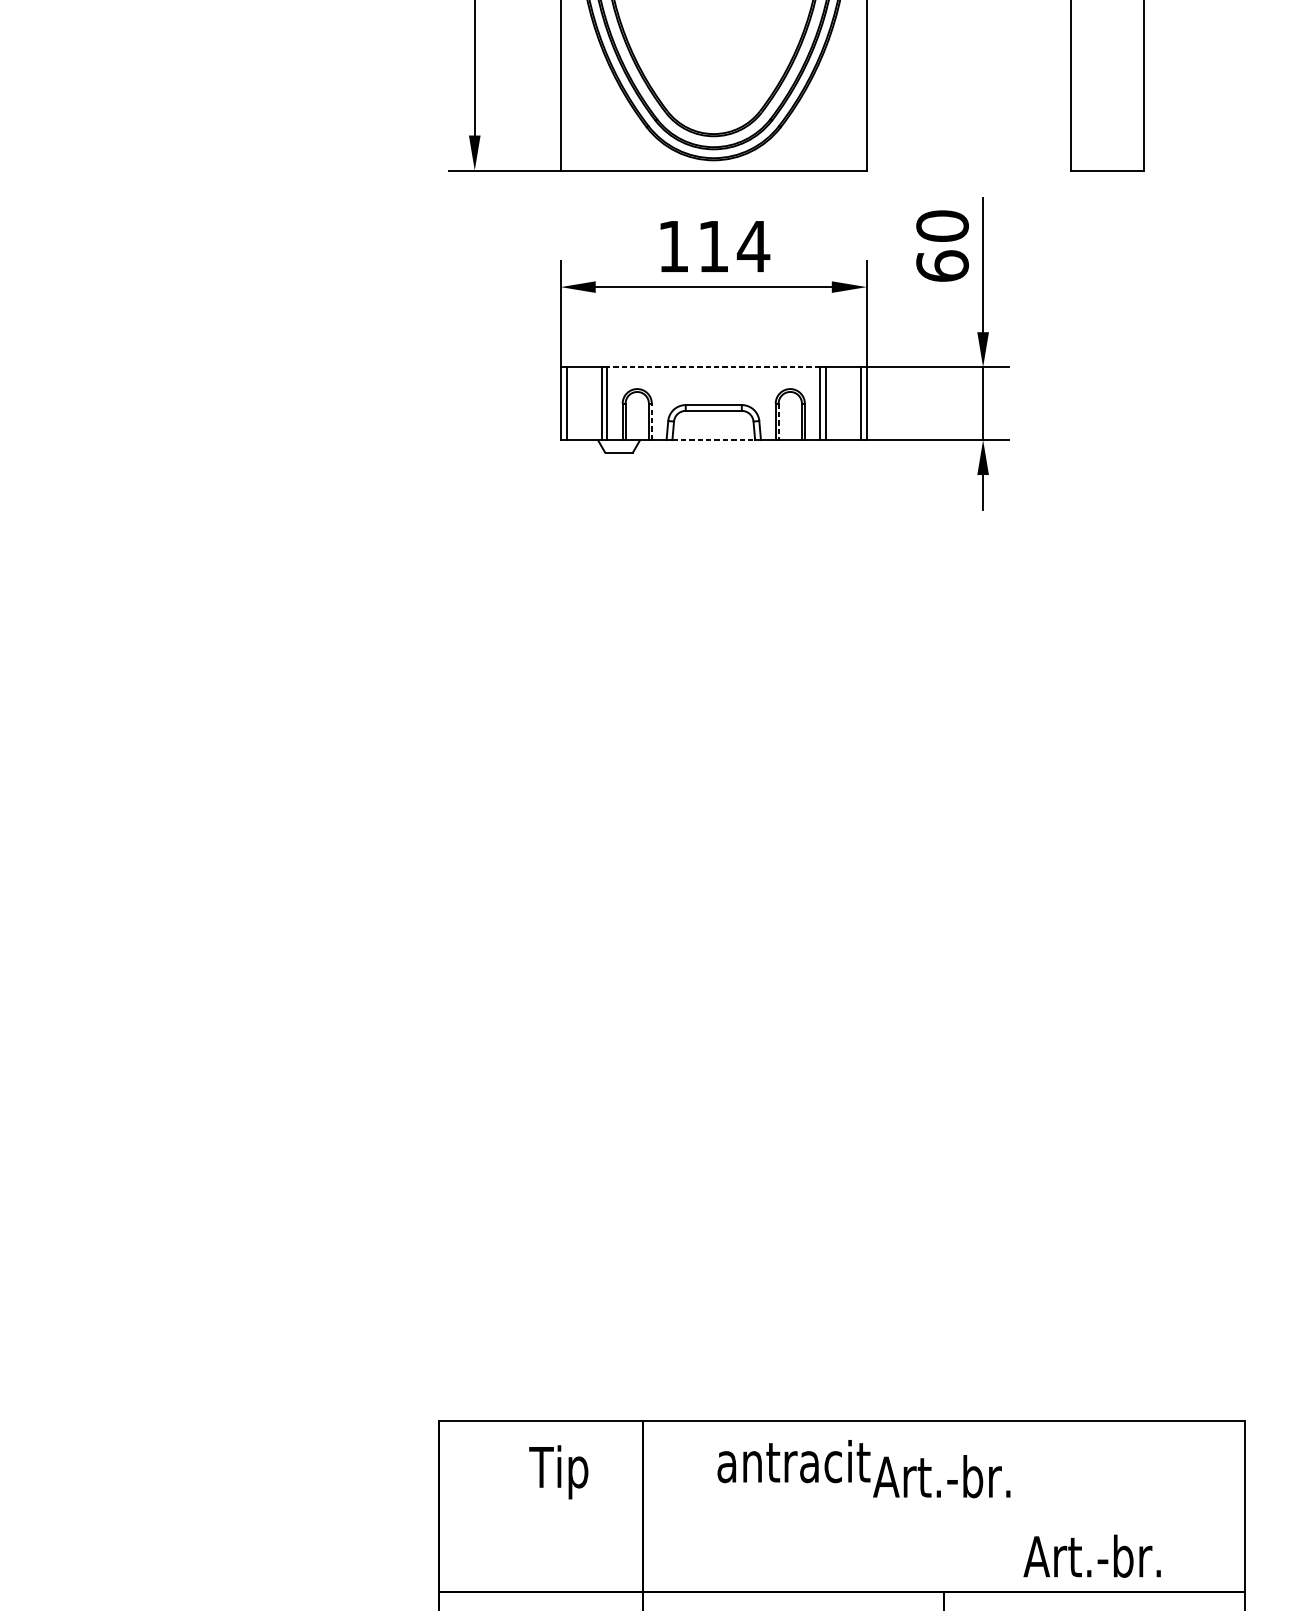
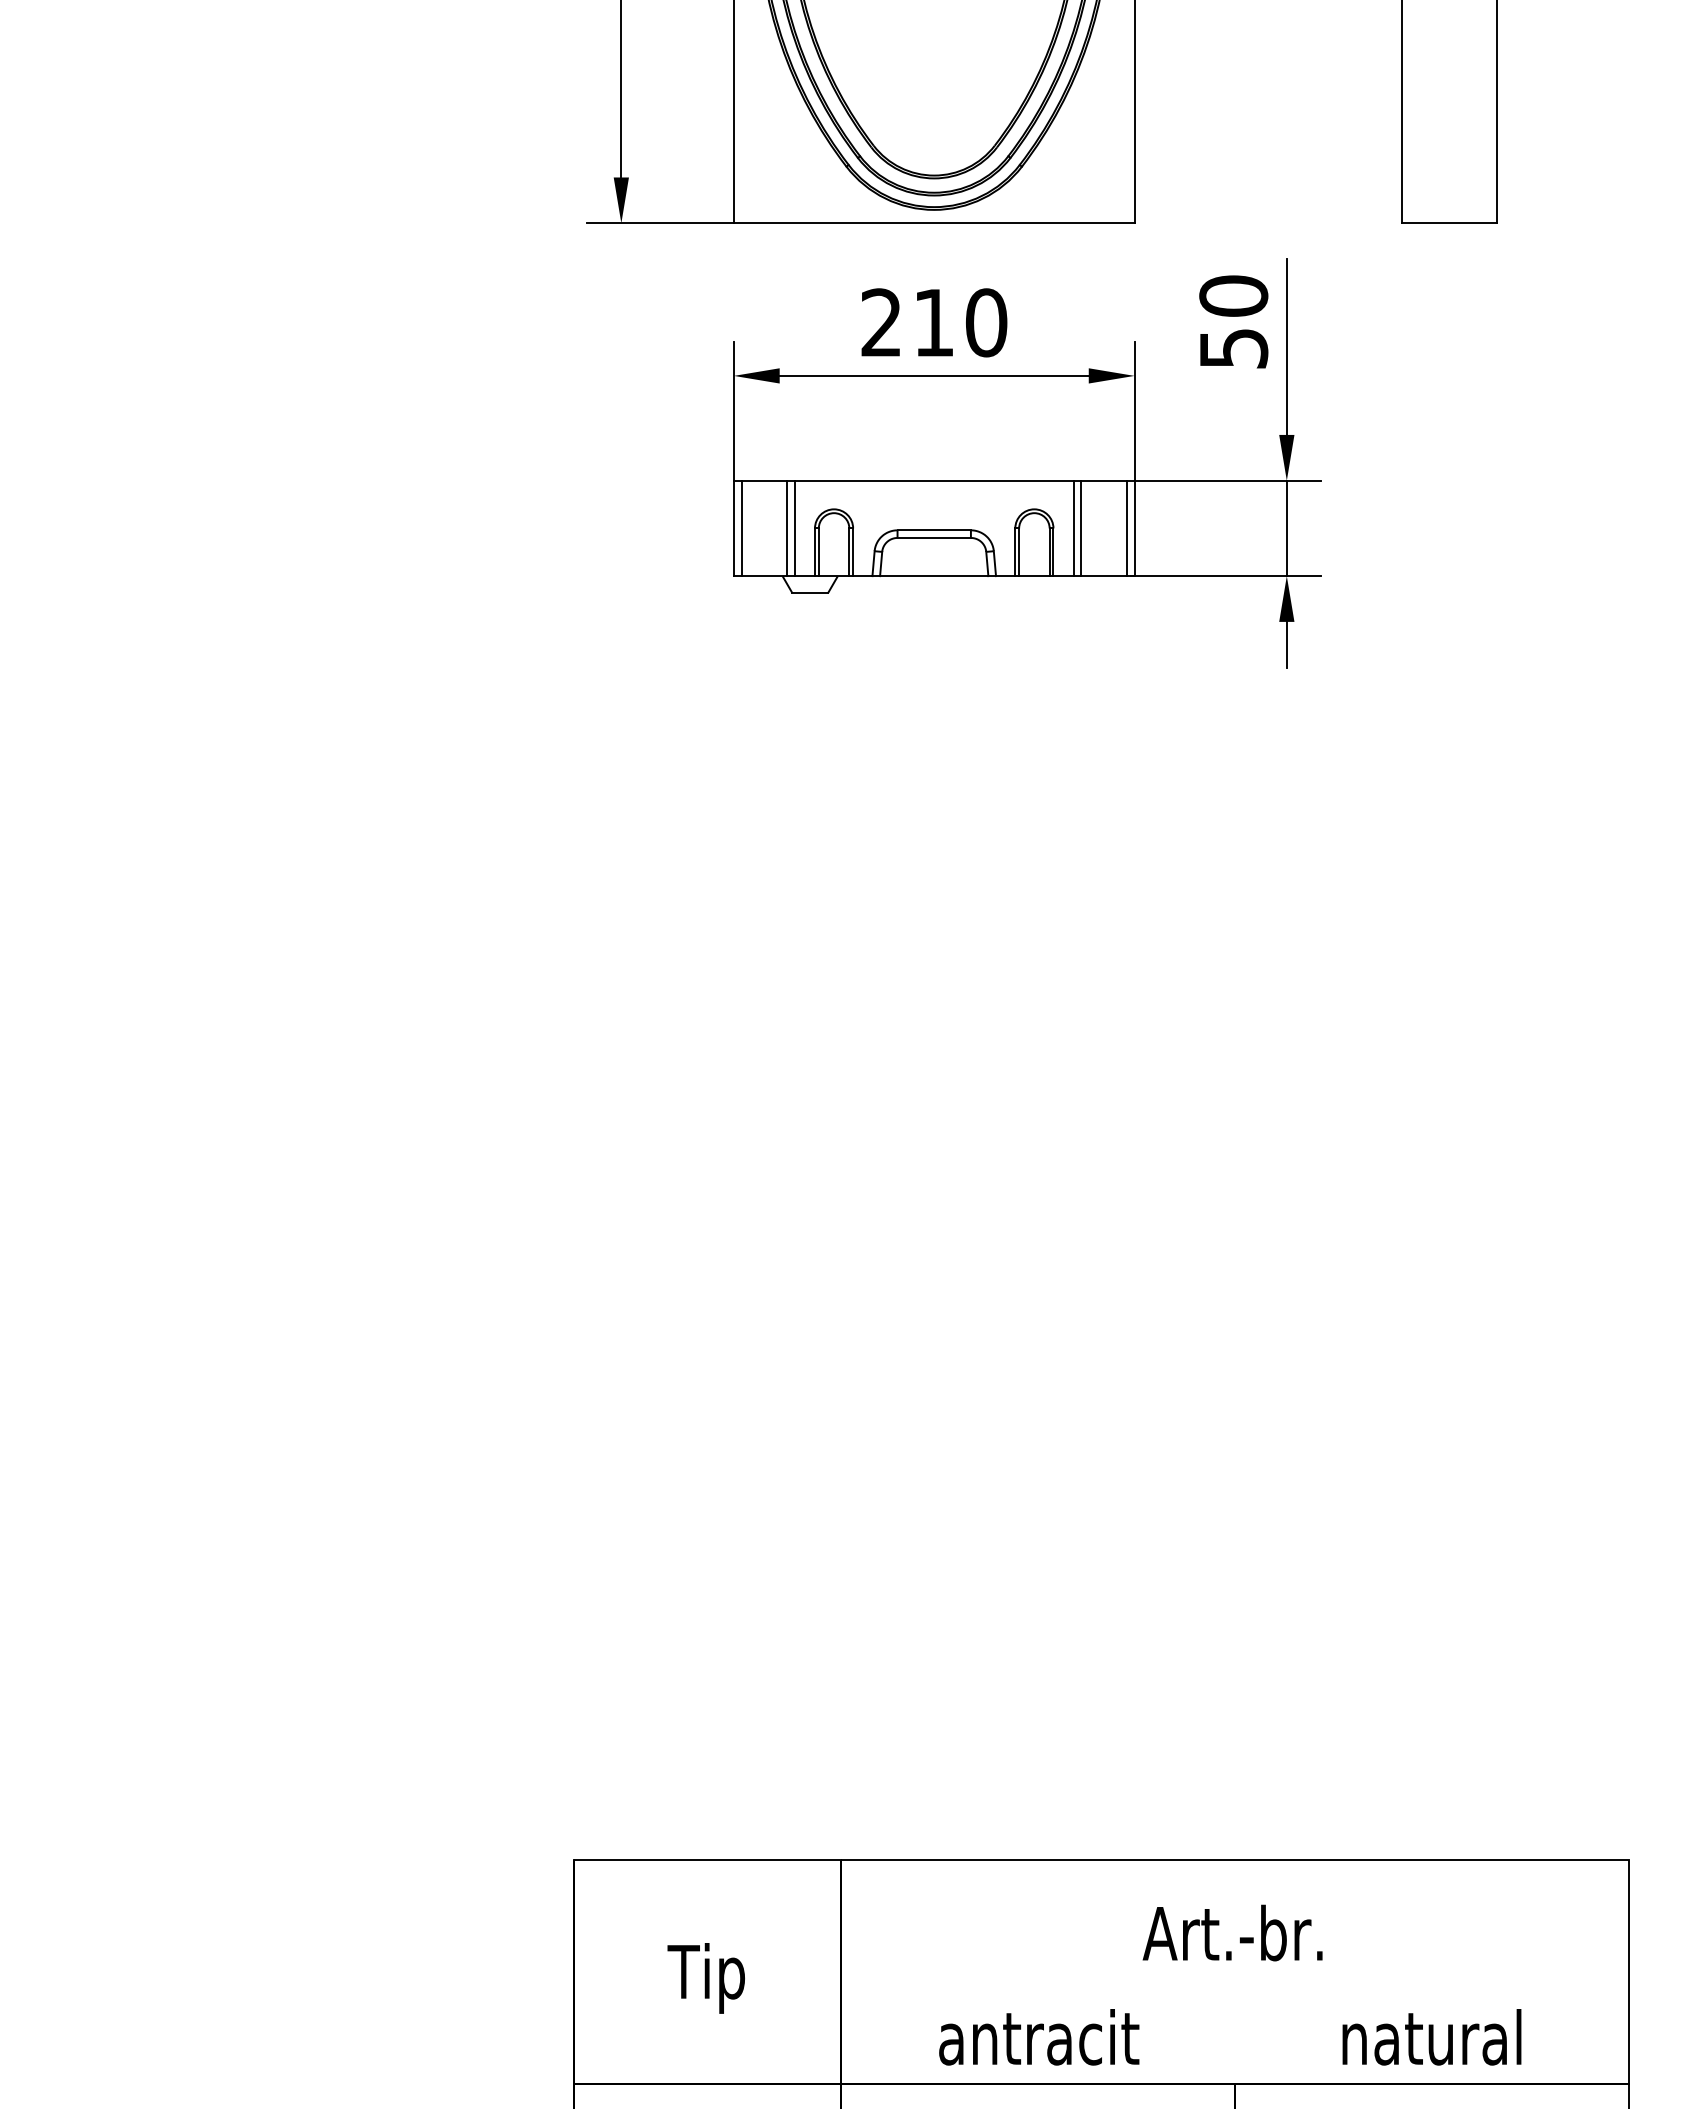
text: (713, 246) -> (934, 322), 114 -> 210
text: (942, 265) -> (1233, 347), 60 -> 50
line: (713, 367) -> (933, 480), dashed -> solid
line: (652, 422) -> (853, 552), dashed -> solid
line: (778, 422) -> (1019, 552), dashed -> solid
line: (713, 440) -> (934, 576), dashed -> solid
text: (794, 1461) -> (1039, 2037), moved
text: (558, 1472) -> (705, 1978), moved
text: (1092, 1556) -> (1430, 2037), Art.-br. -> natural

